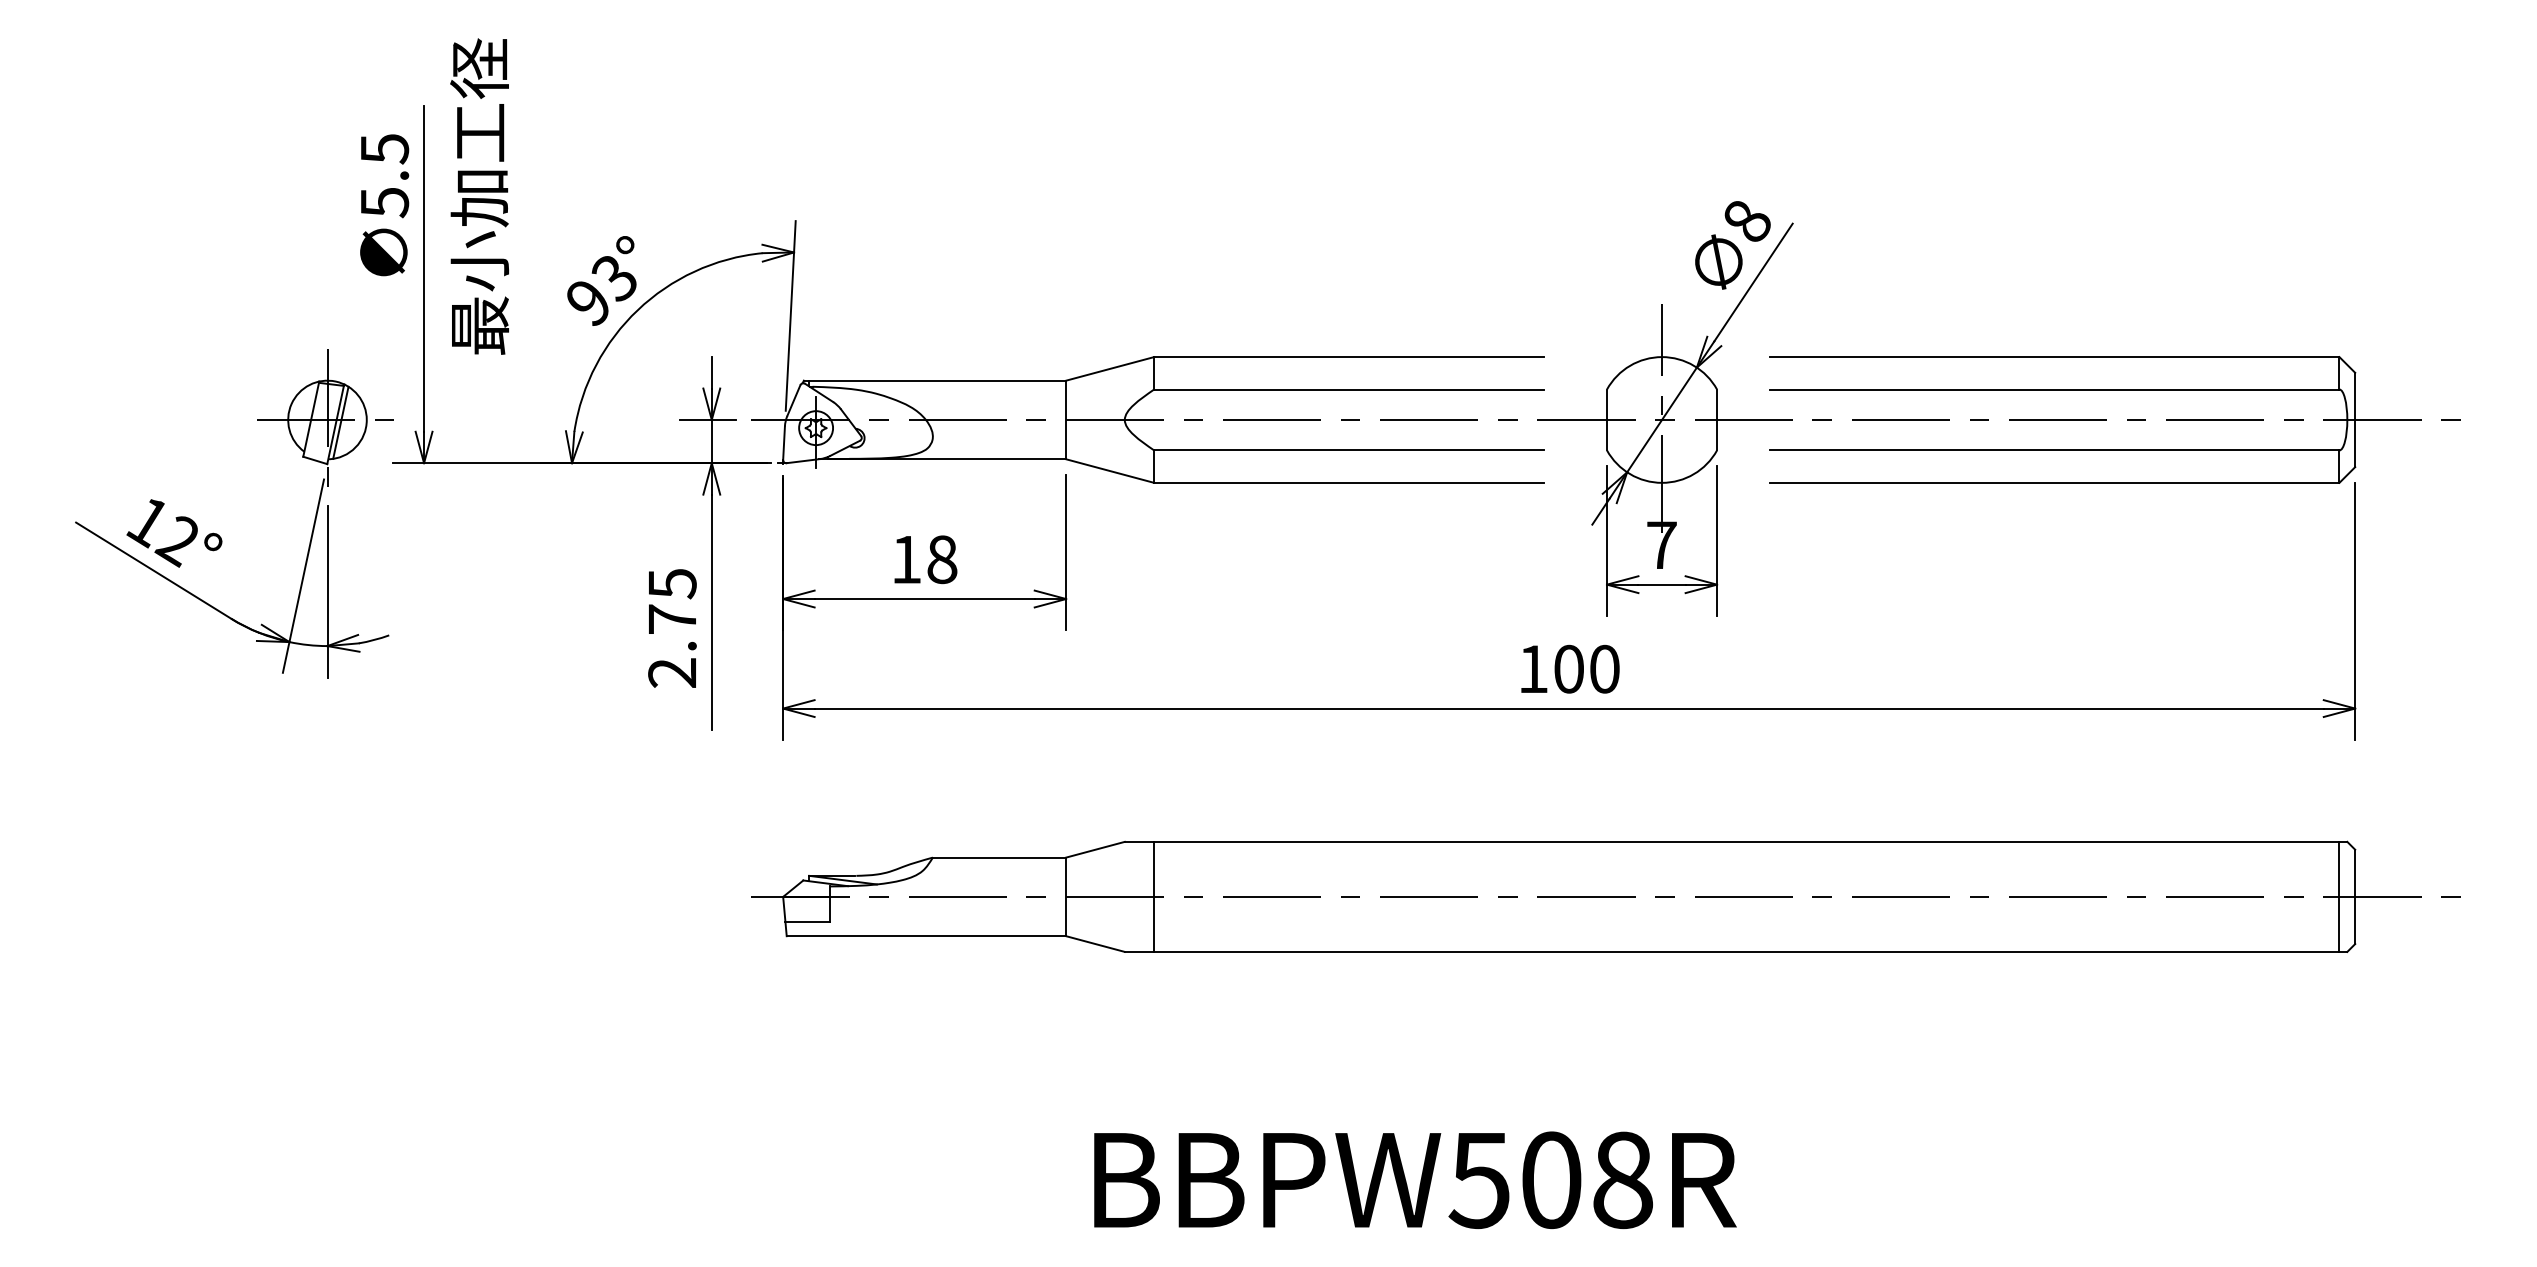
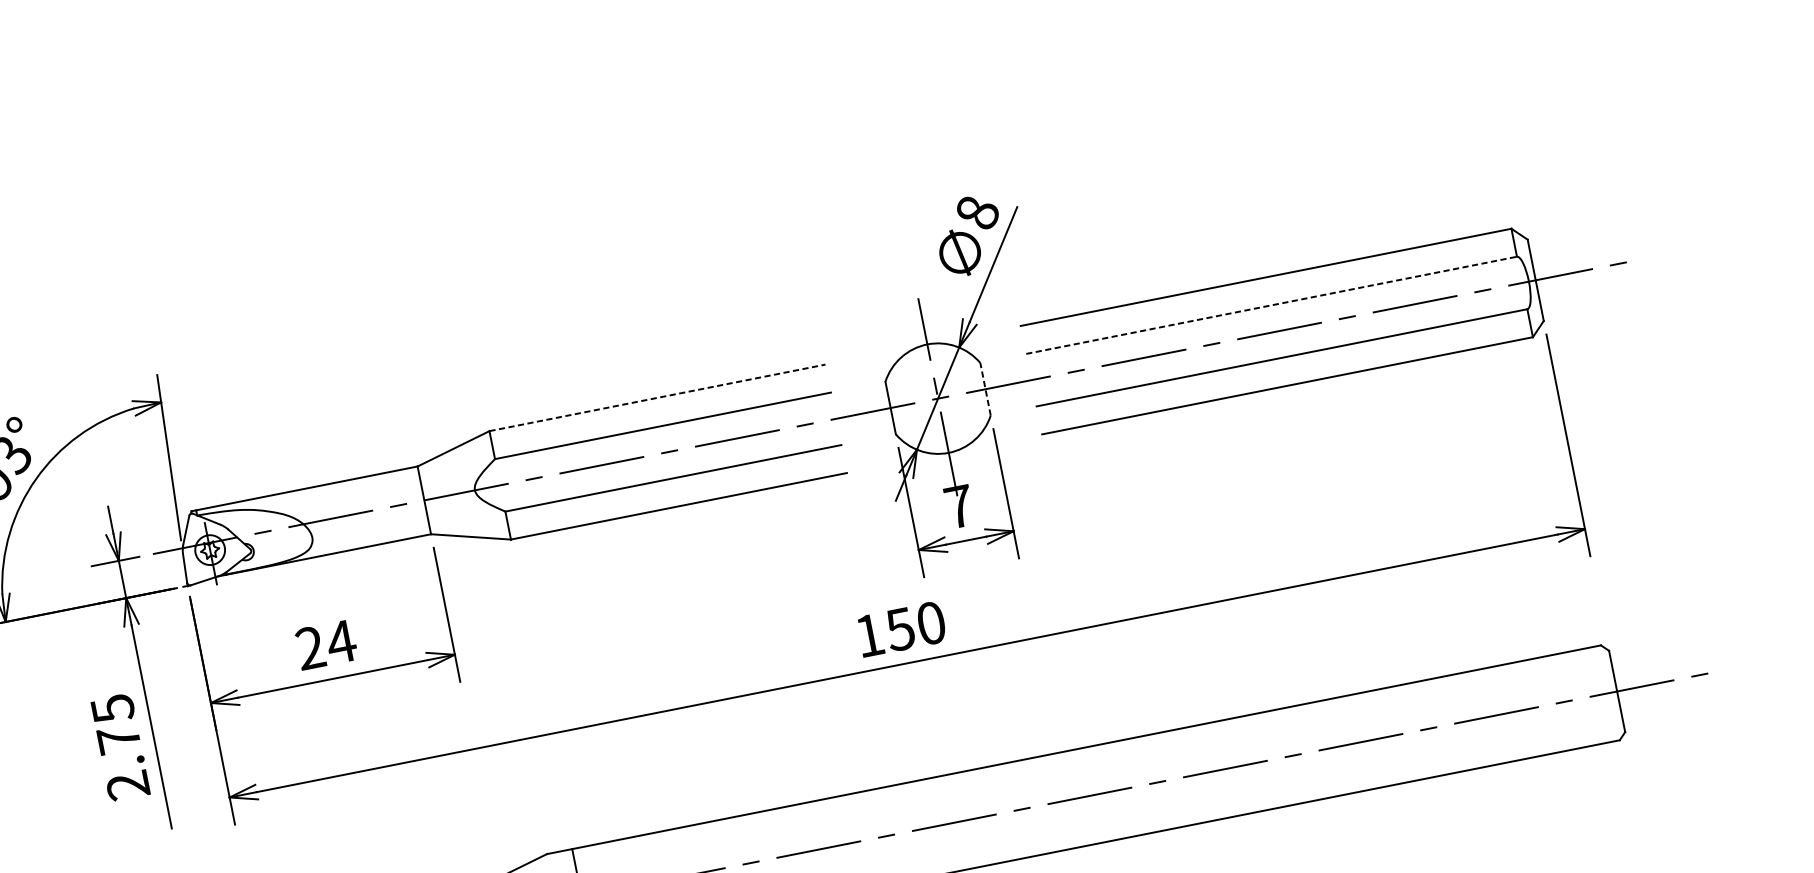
line: (1348, 357) -> (657, 398), solid -> dashed
line: (2054, 389) -> (1271, 305), solid -> dashed
line: (1717, 419) -> (985, 388), solid -> dashed
text: (924, 559) -> (326, 644), 18 -> 24
text: (1568, 668) -> (899, 628), 100 -> 150
line: (2339, 896) -> (1603, 693), removed

